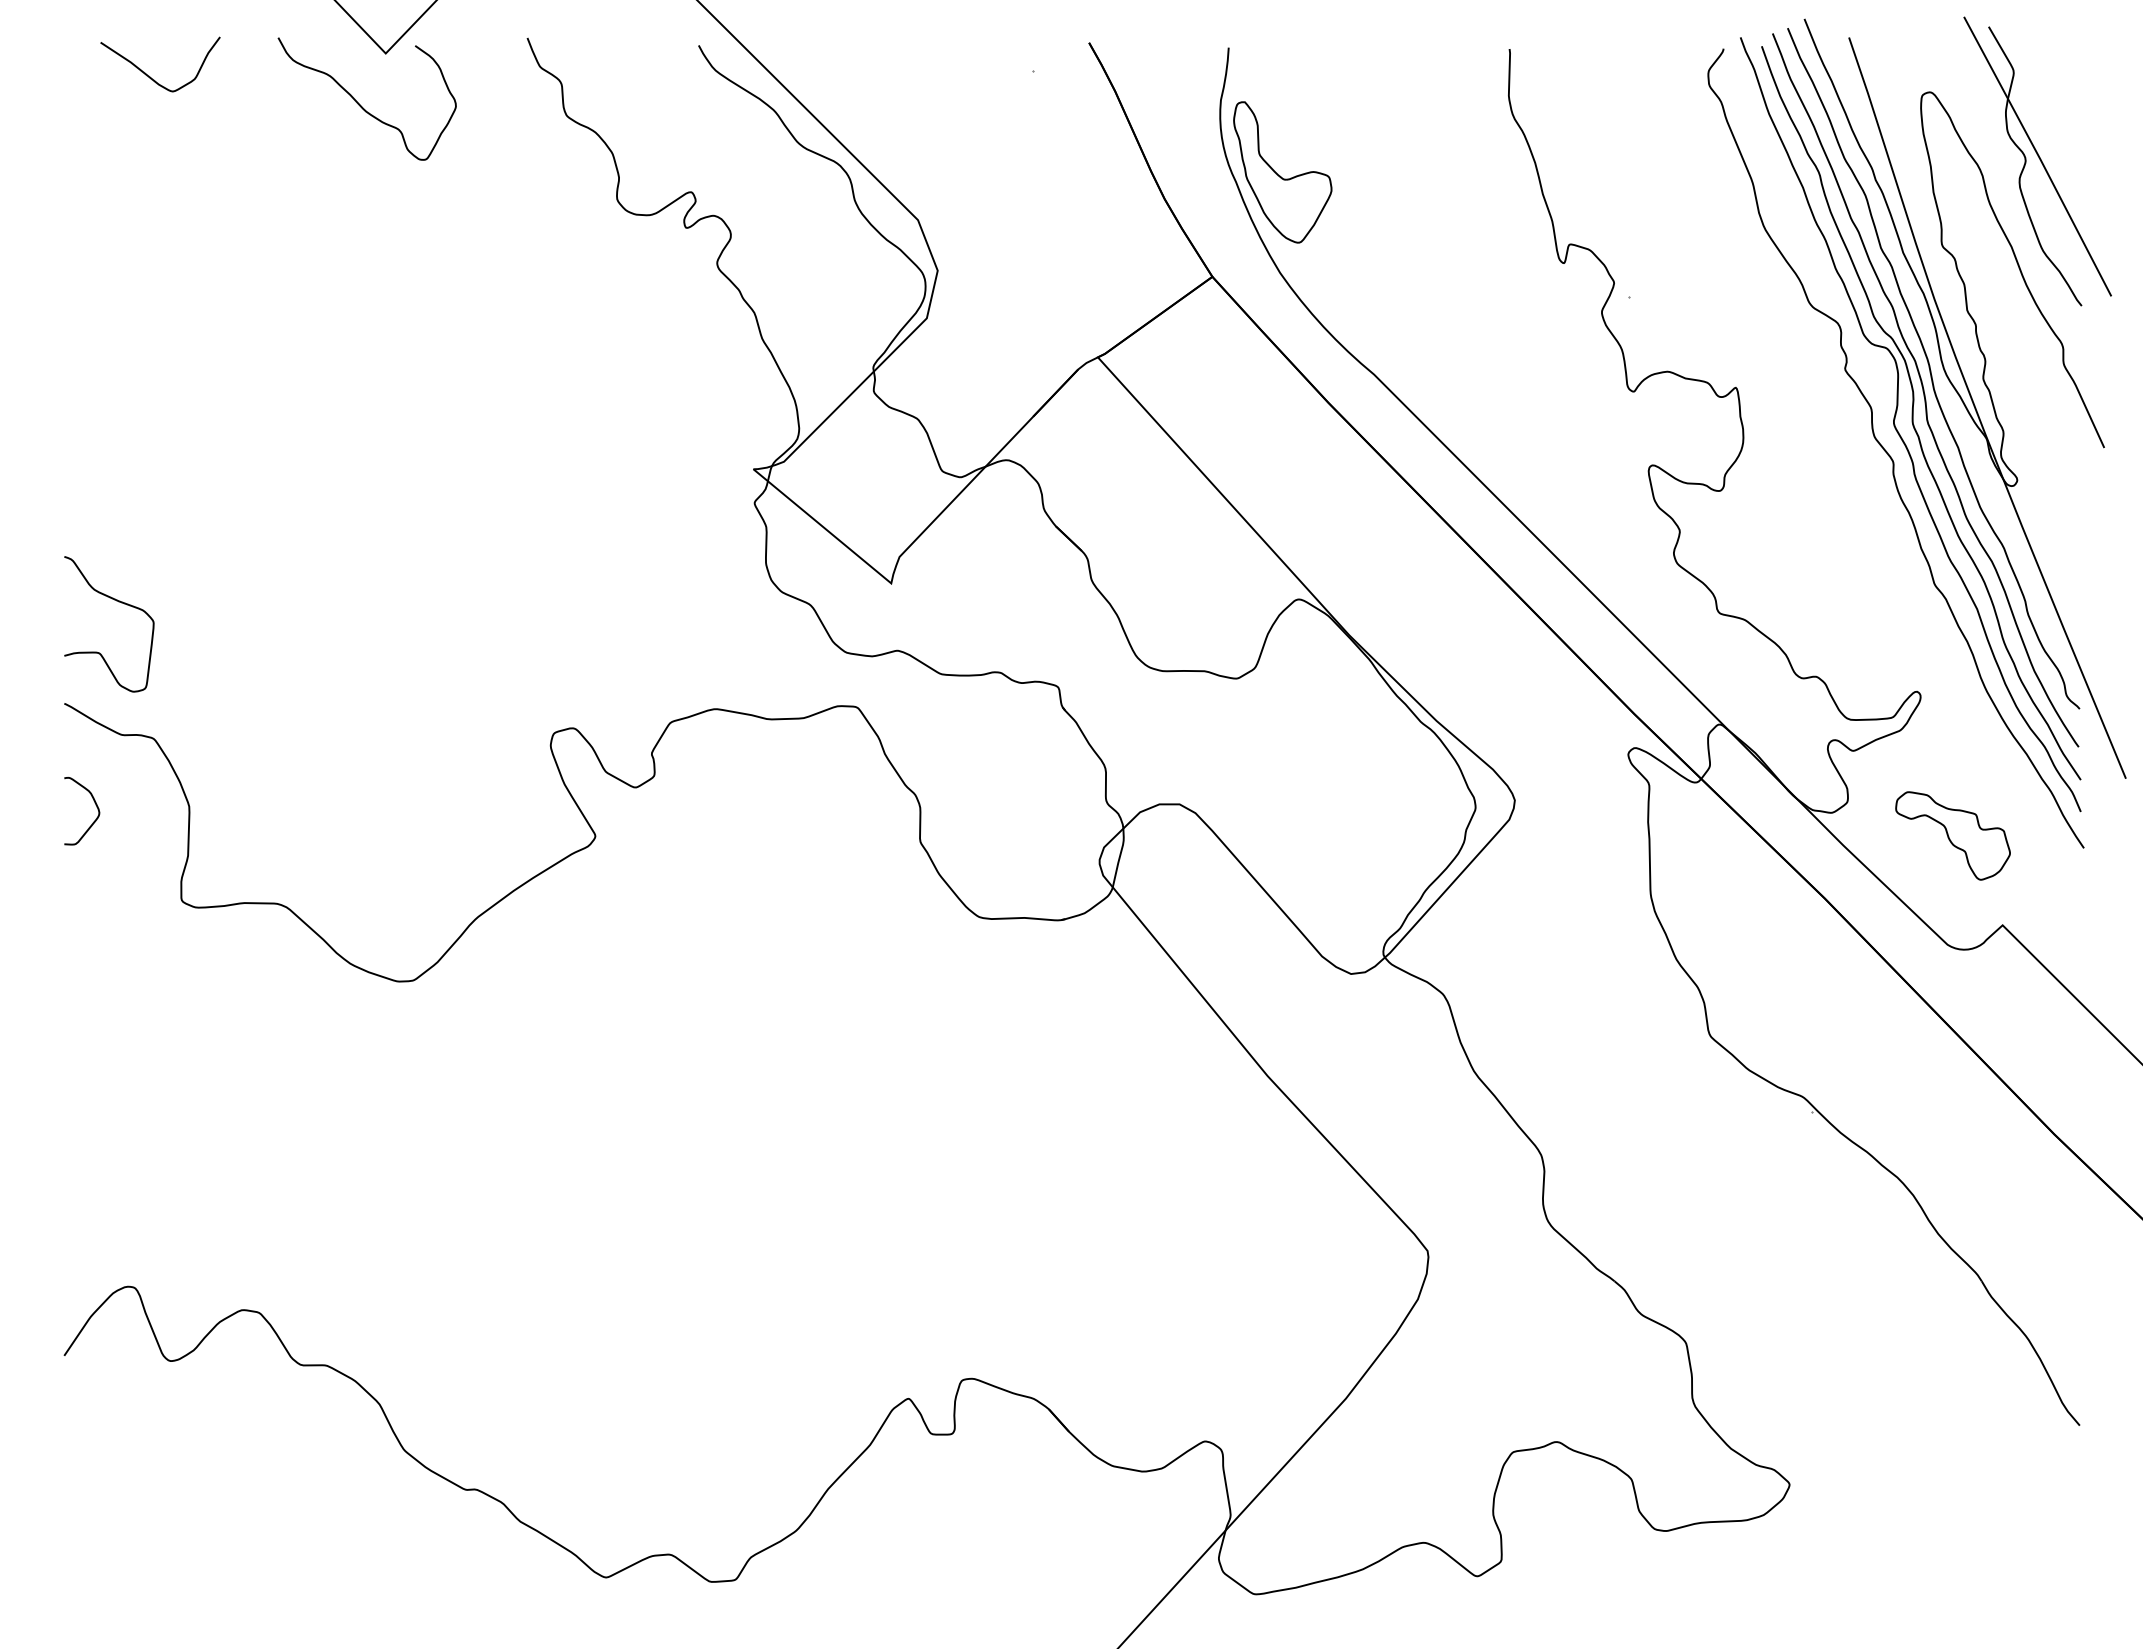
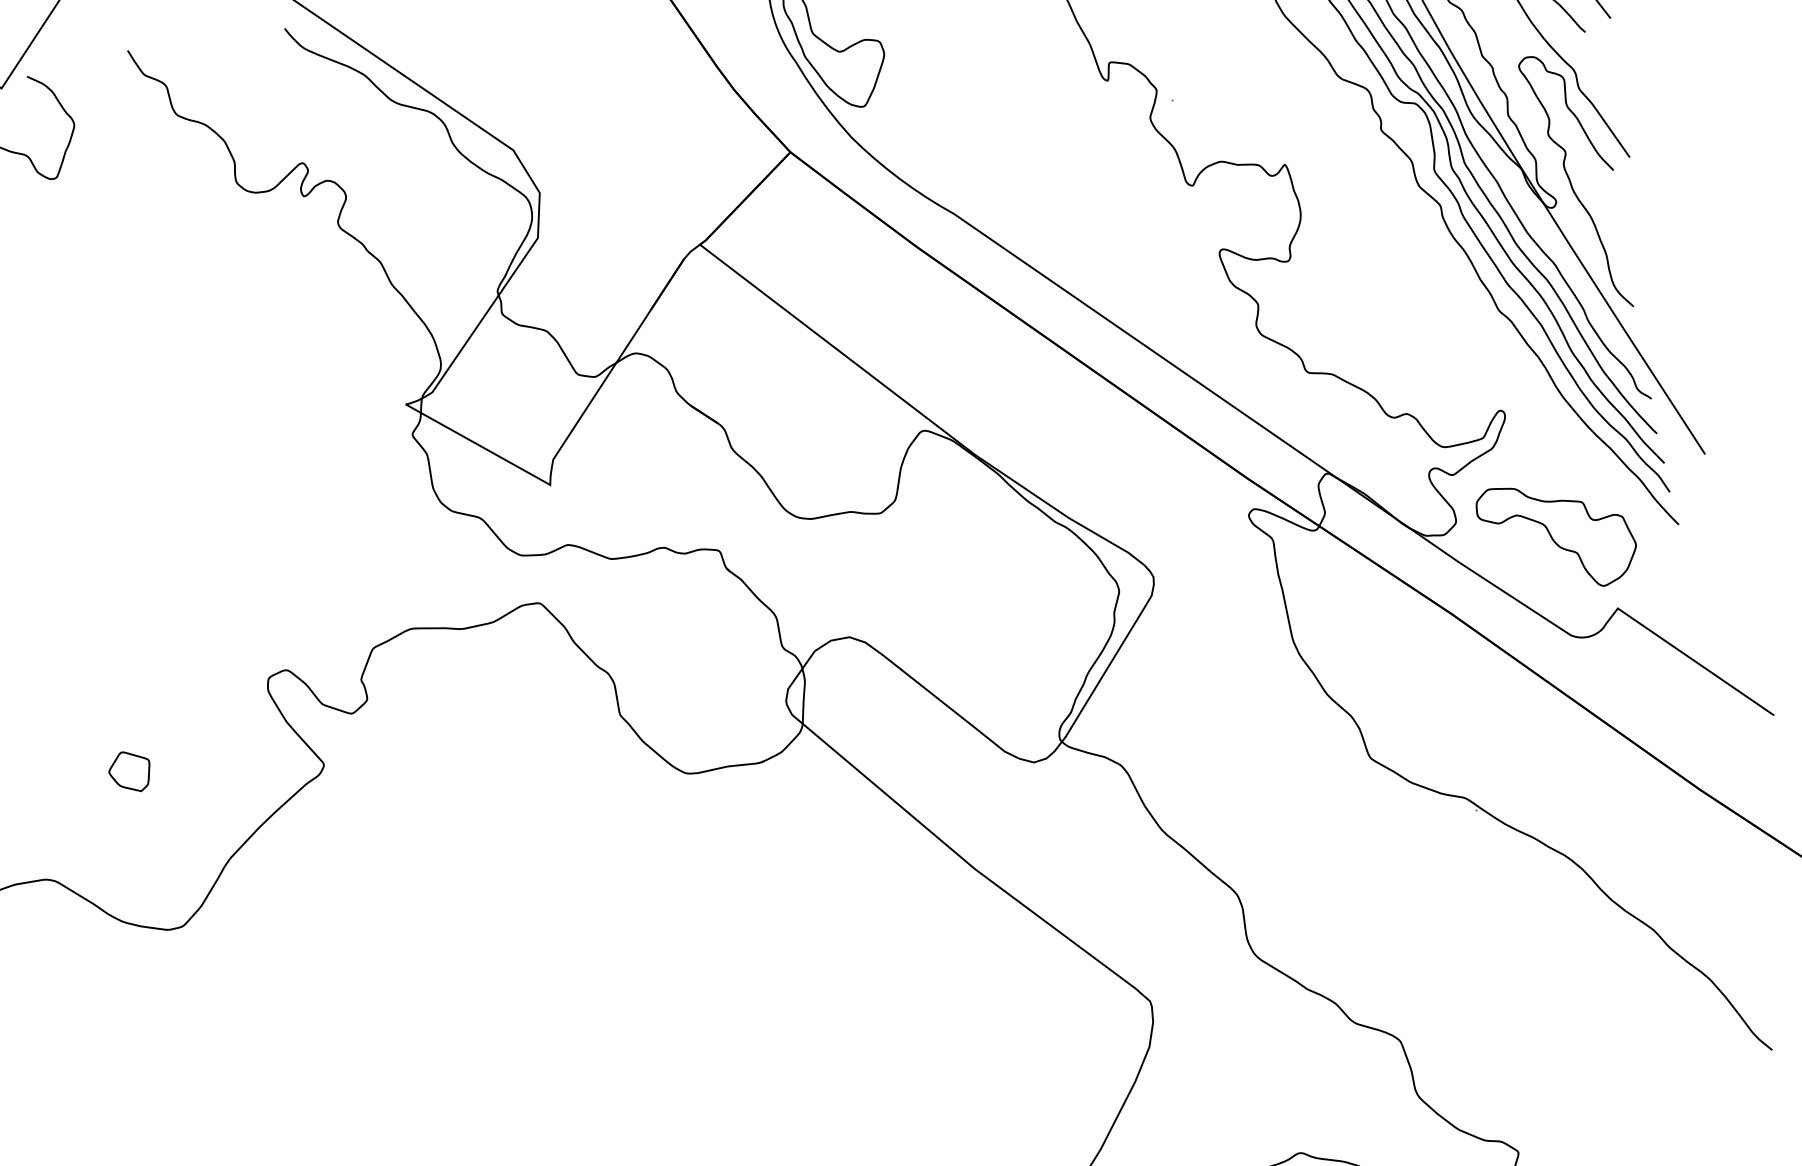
curve: (2037, 463) -> (1571, 182), added
part: (387, 805) -> (129, 771), added
part: (1952, 835) -> (1557, 535), size x1.43

